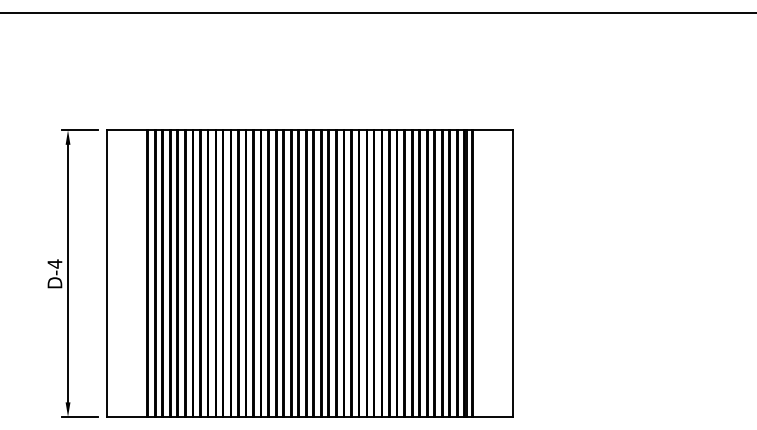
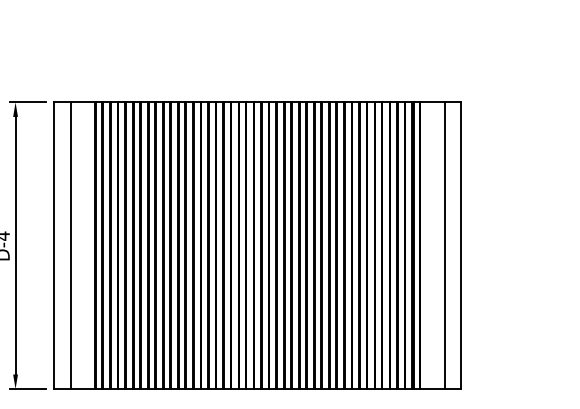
line: (123, 273) -> (71, 245), added
line: (497, 273) -> (445, 245), added

